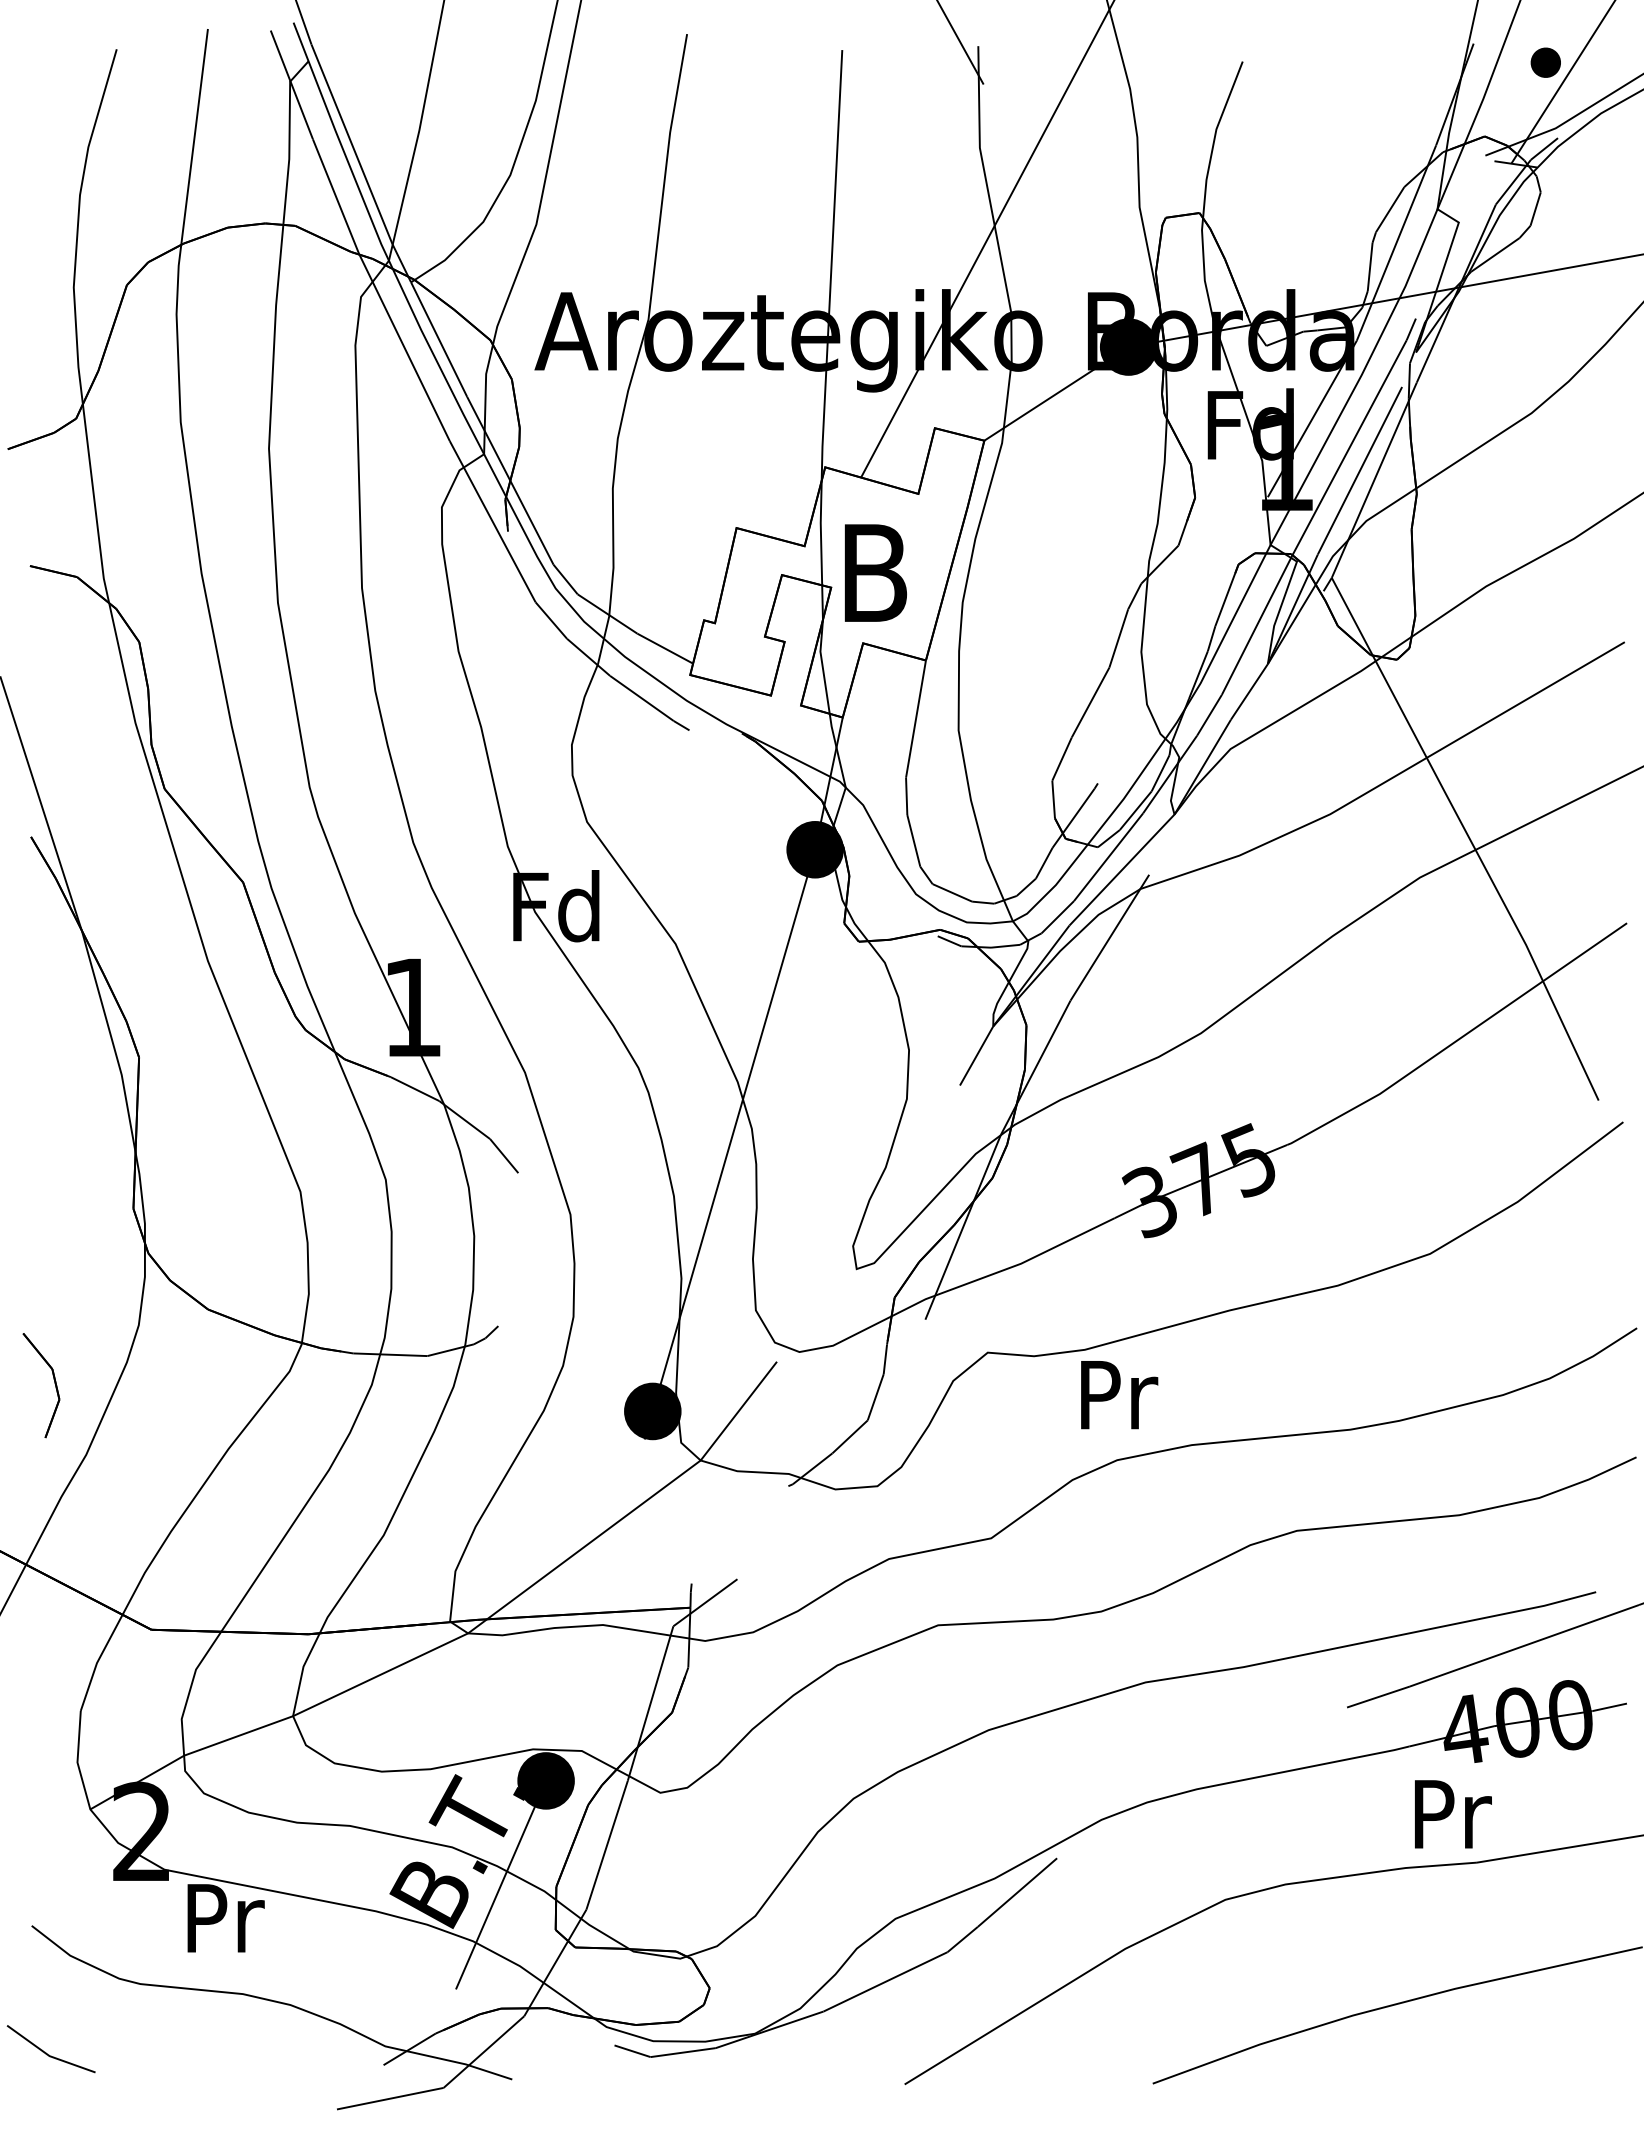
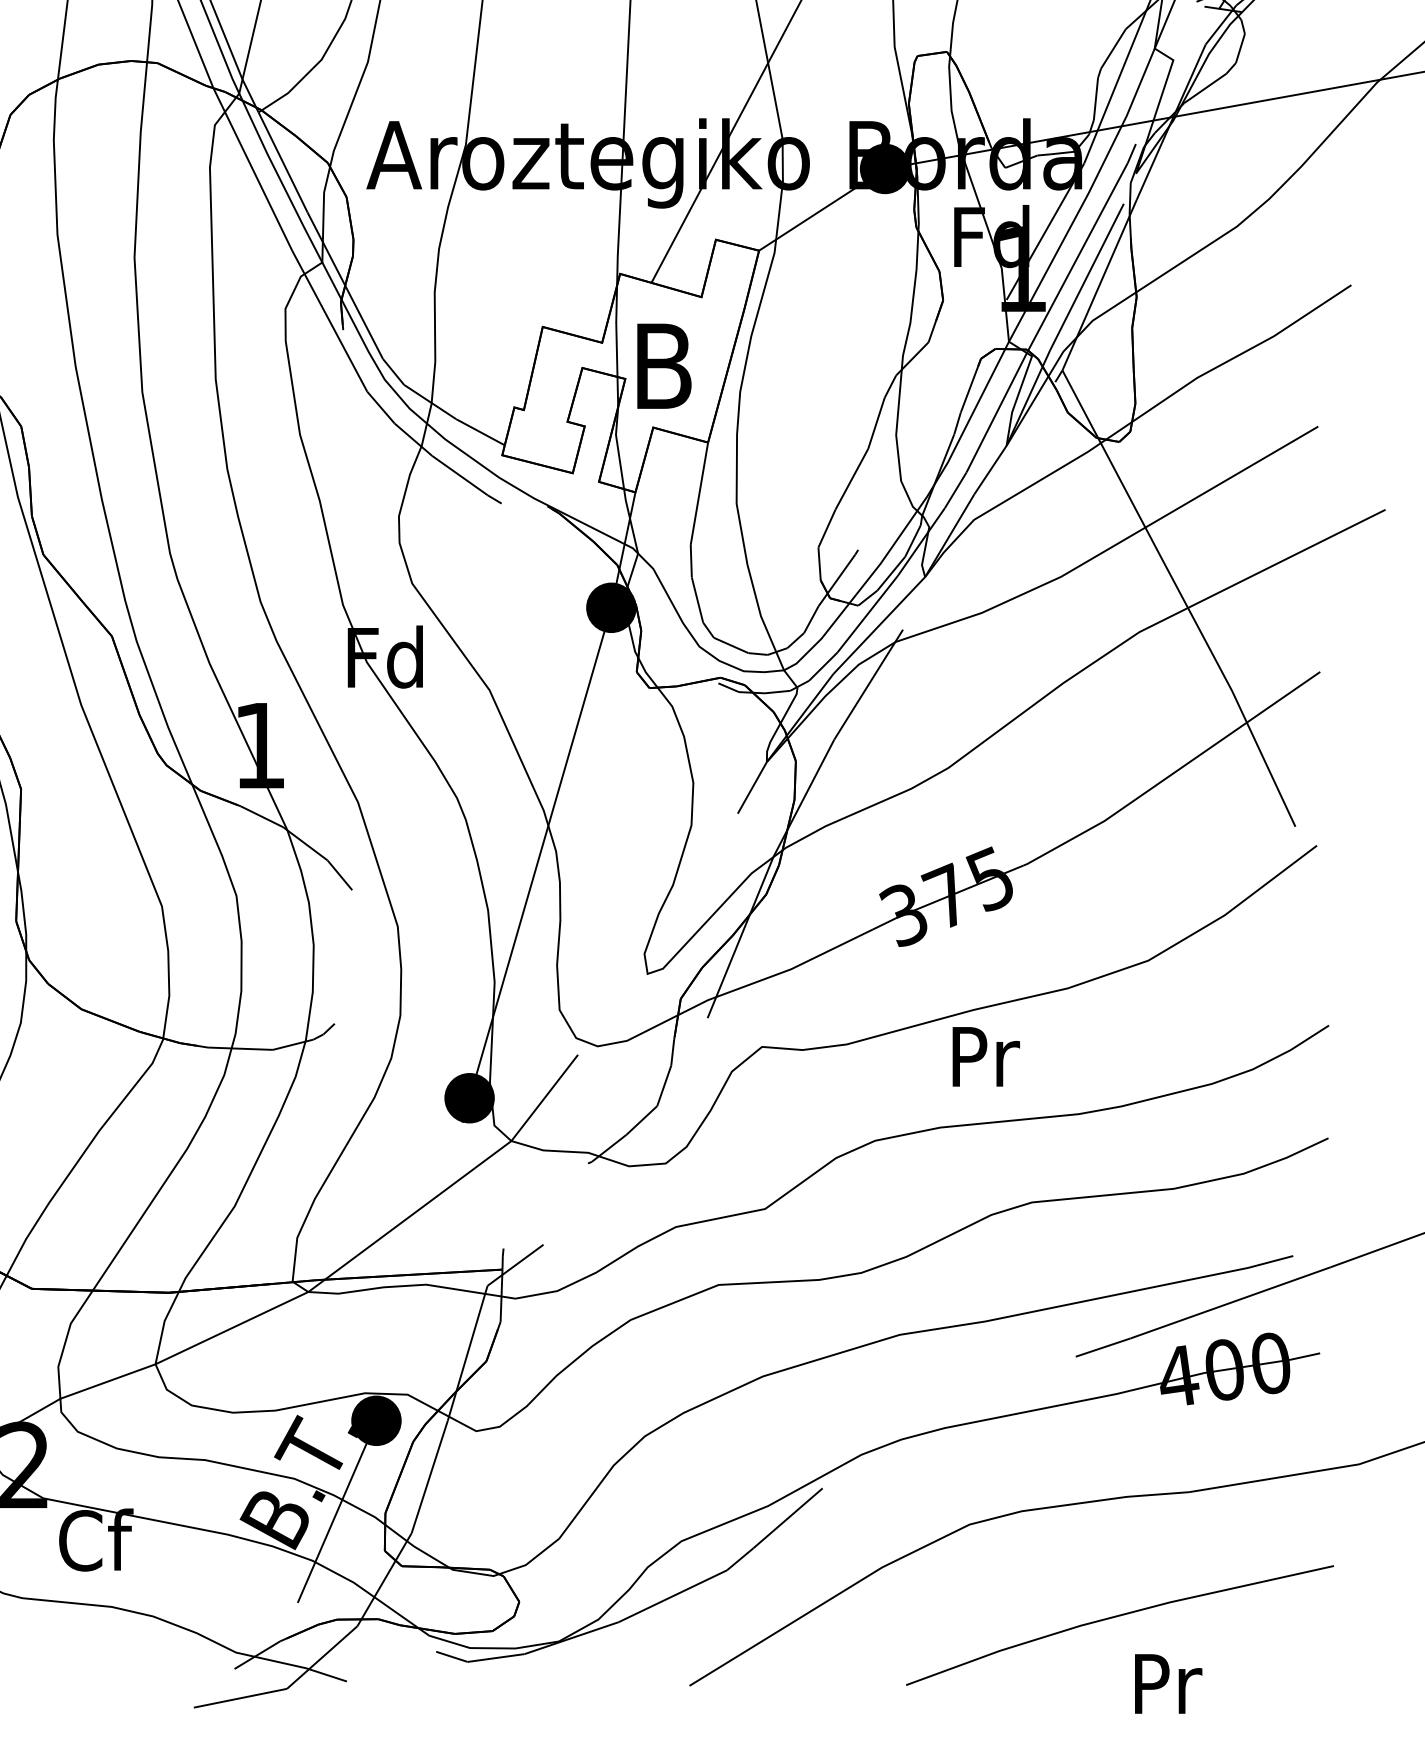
text: (1119, 1395) -> (986, 1057), moved
text: (1453, 1814) -> (1168, 1684), moved
text: (224, 1917) -> (95, 1540), Pr -> Cf

